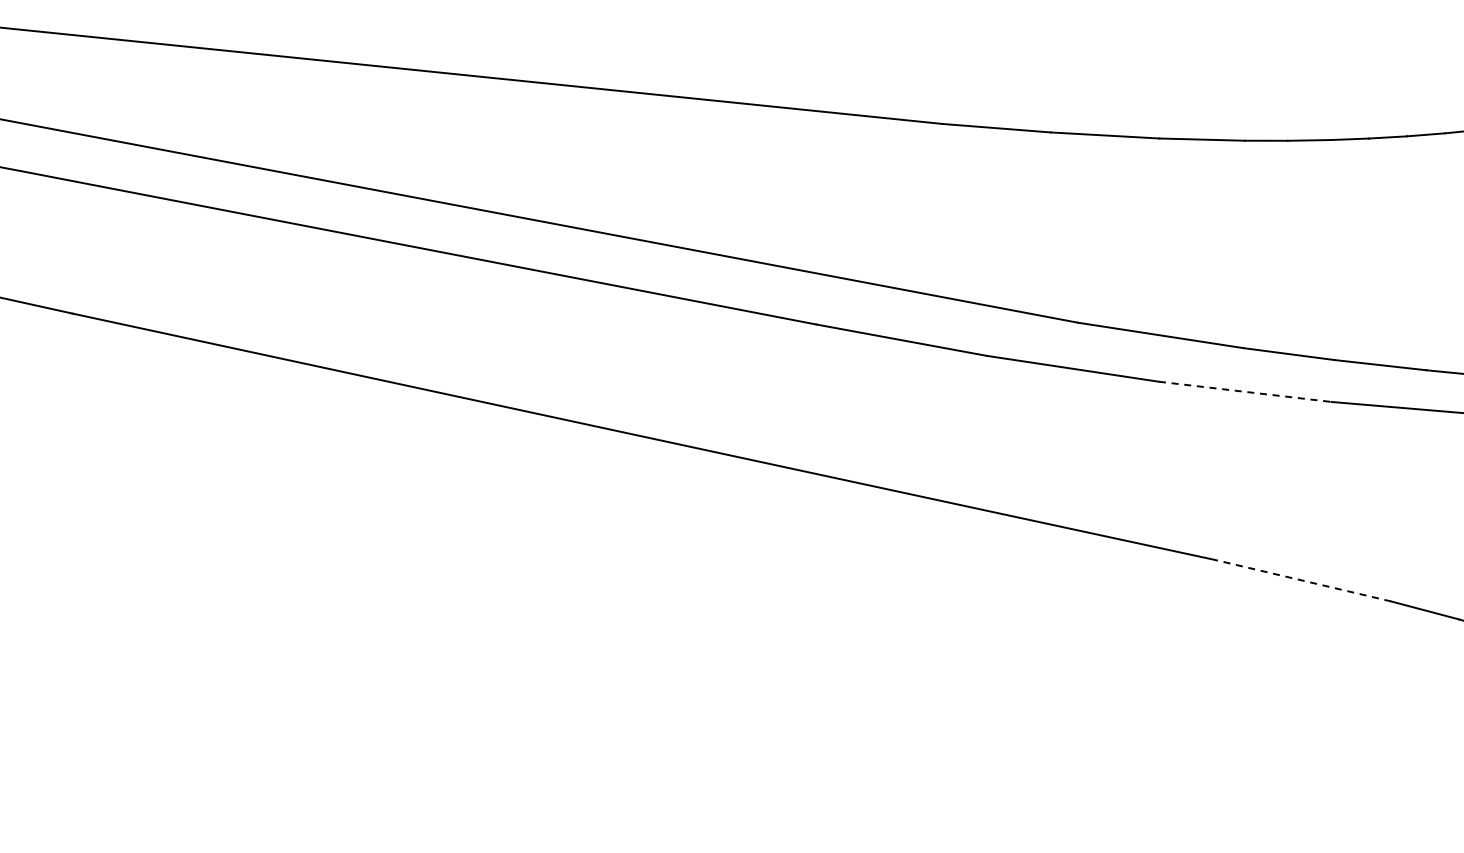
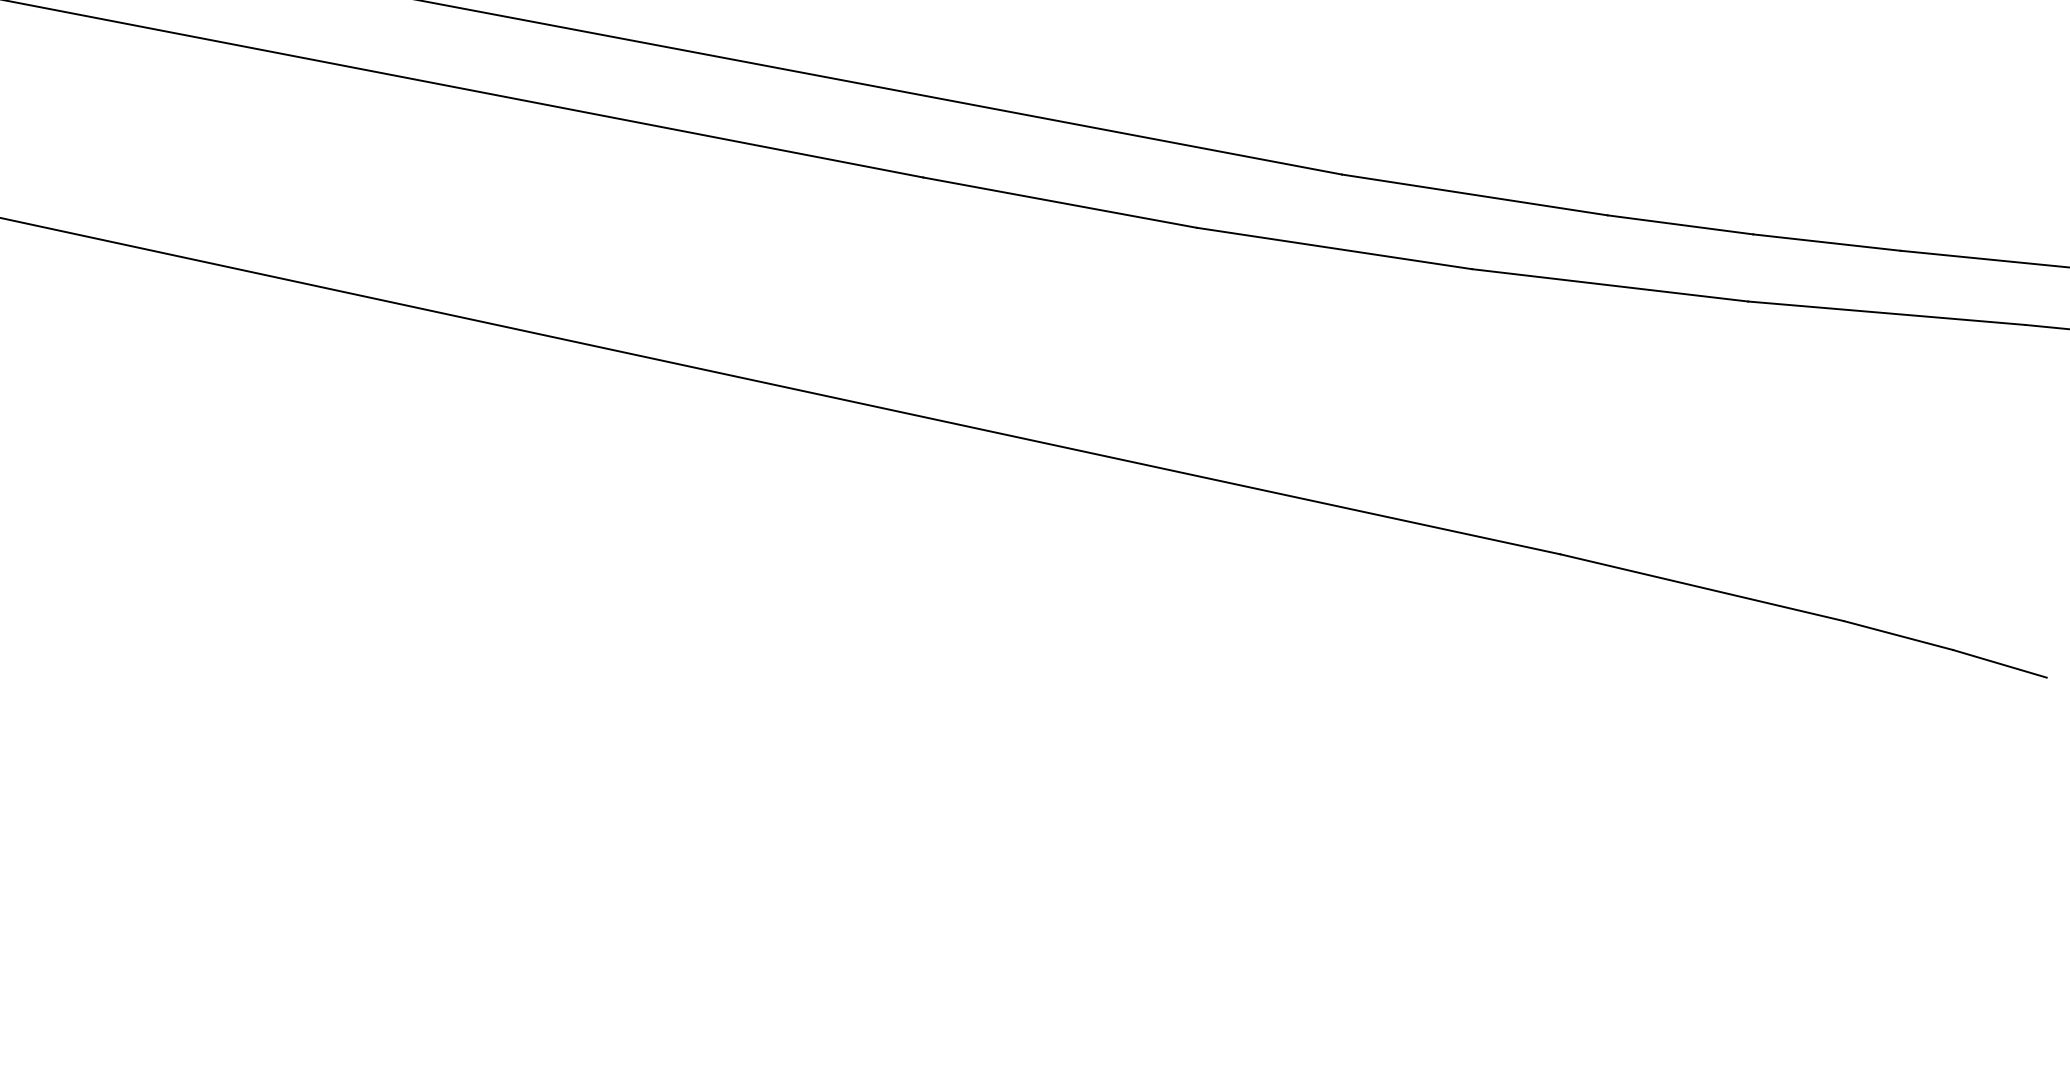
line: (1245, 391) -> (1610, 284), dashed -> solid
line: (1302, 580) -> (1701, 587), dashed -> solid

